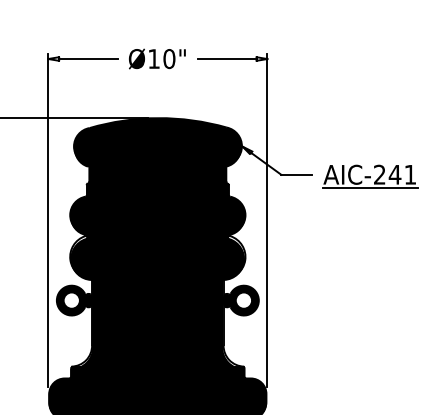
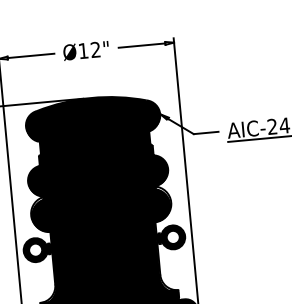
text: (169, 59) -> (95, 50), Ø10" -> Ø12"

